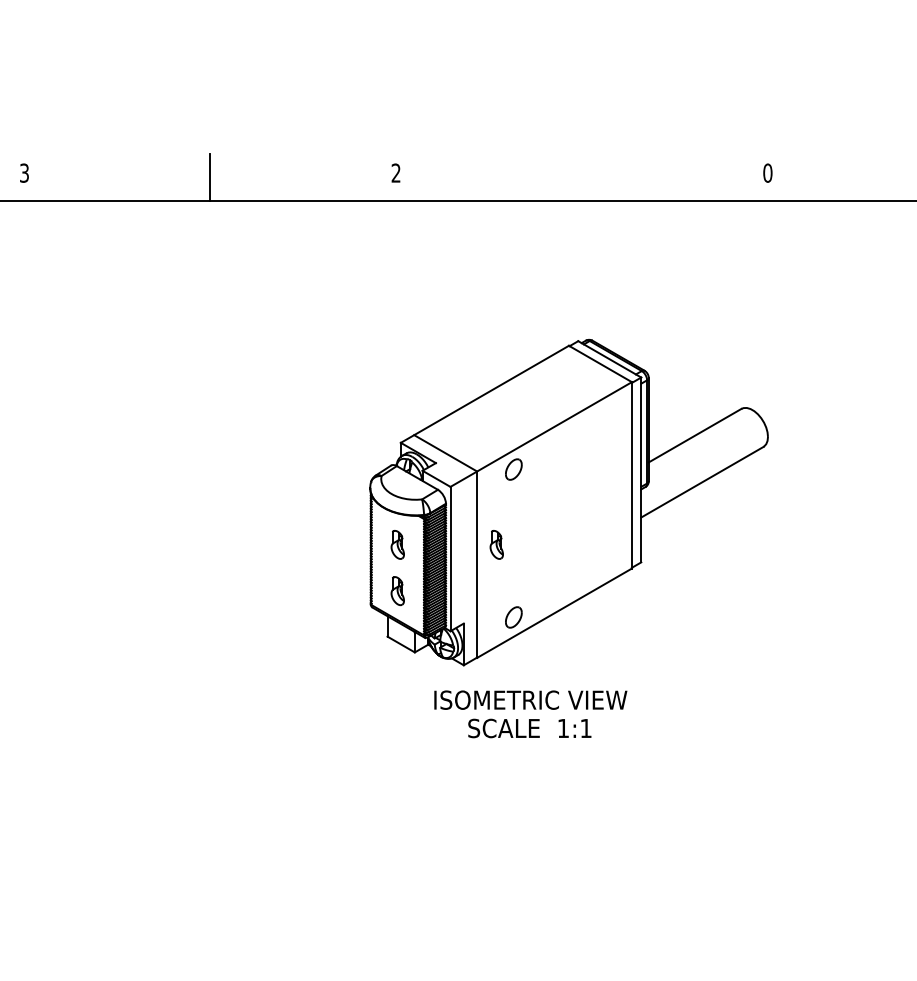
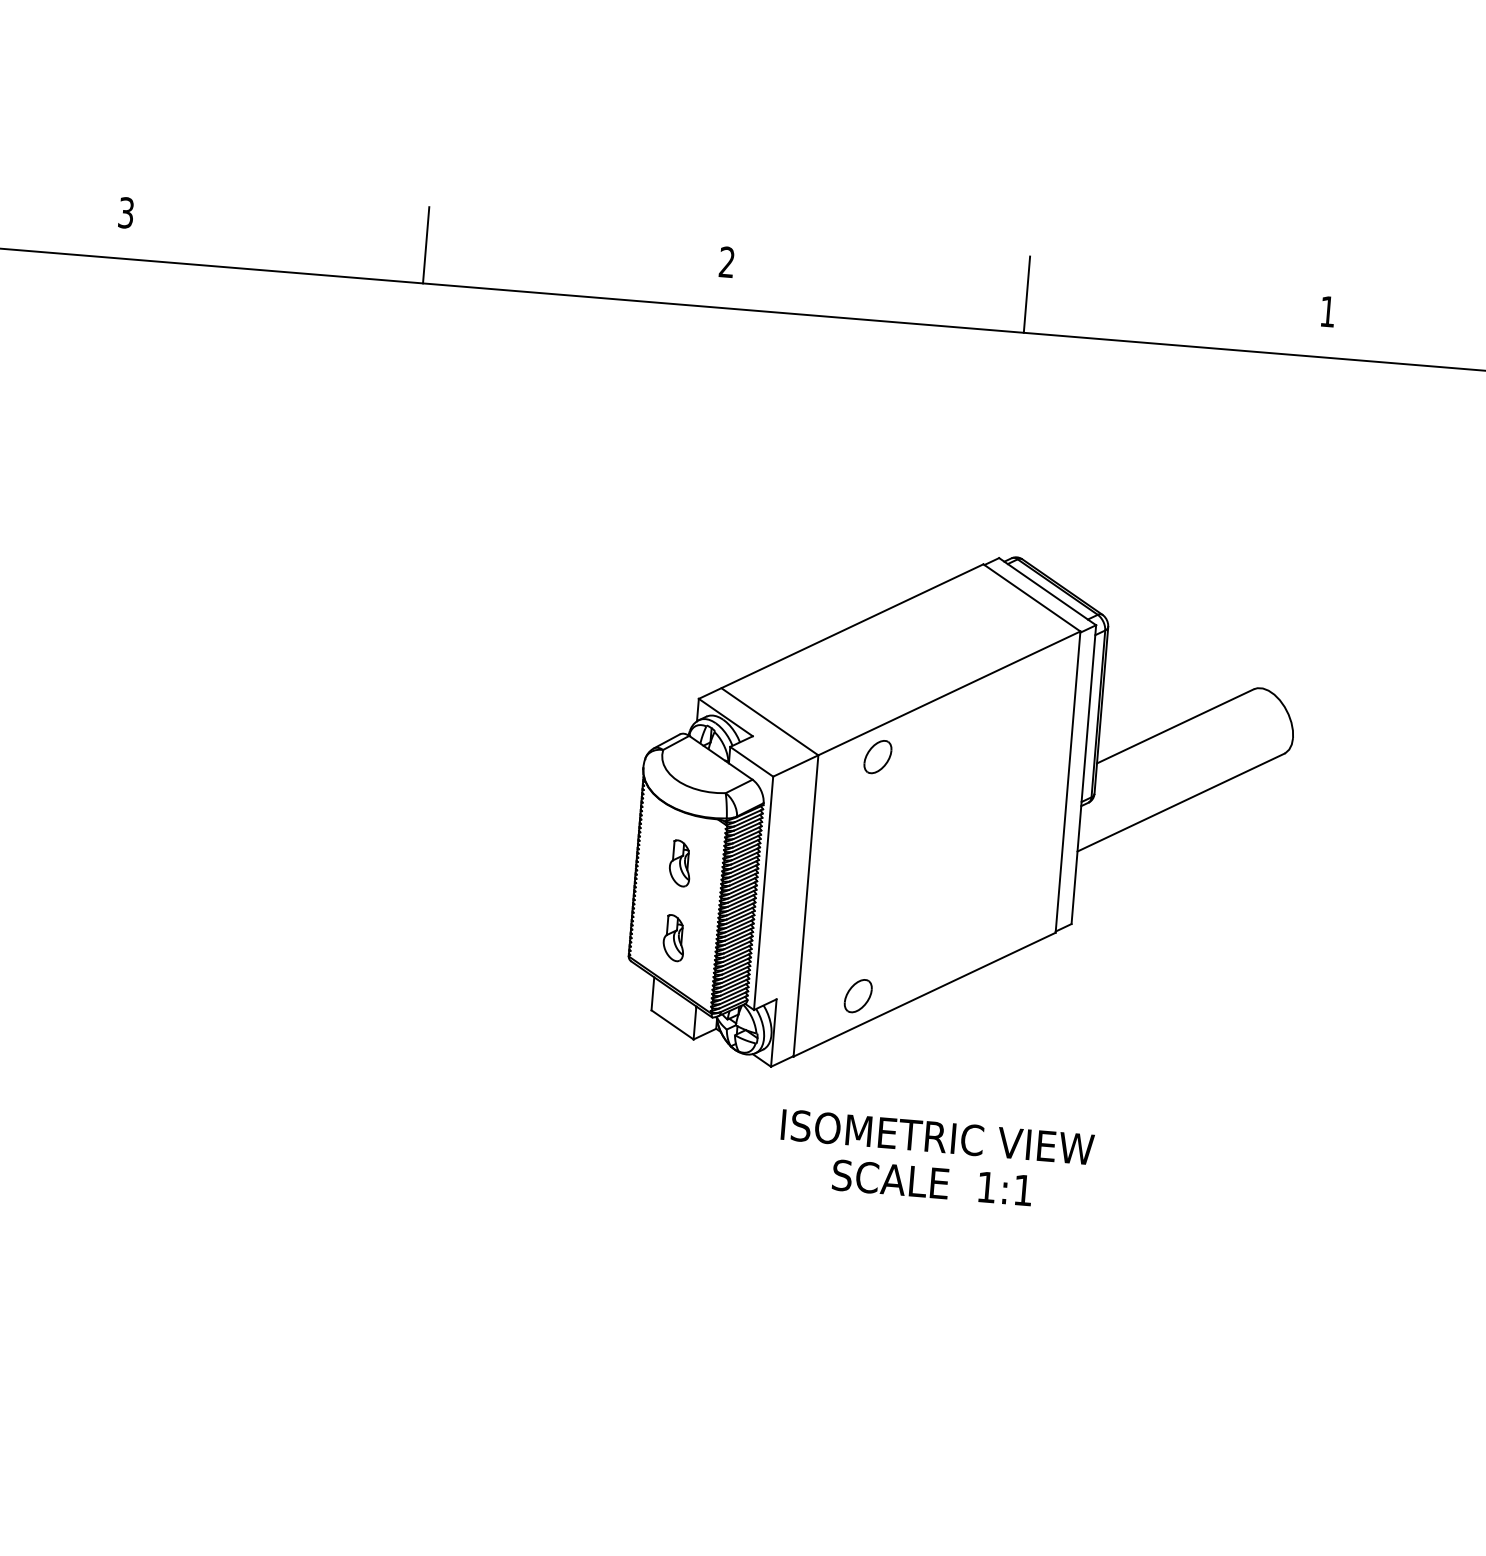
text: (767, 172) -> (1327, 310), 0 -> 1
line: (582, 177) -> (1027, 294), added
part: (496, 544) -> (839, 875), removed
text: (530, 714) -> (935, 1160), moved

